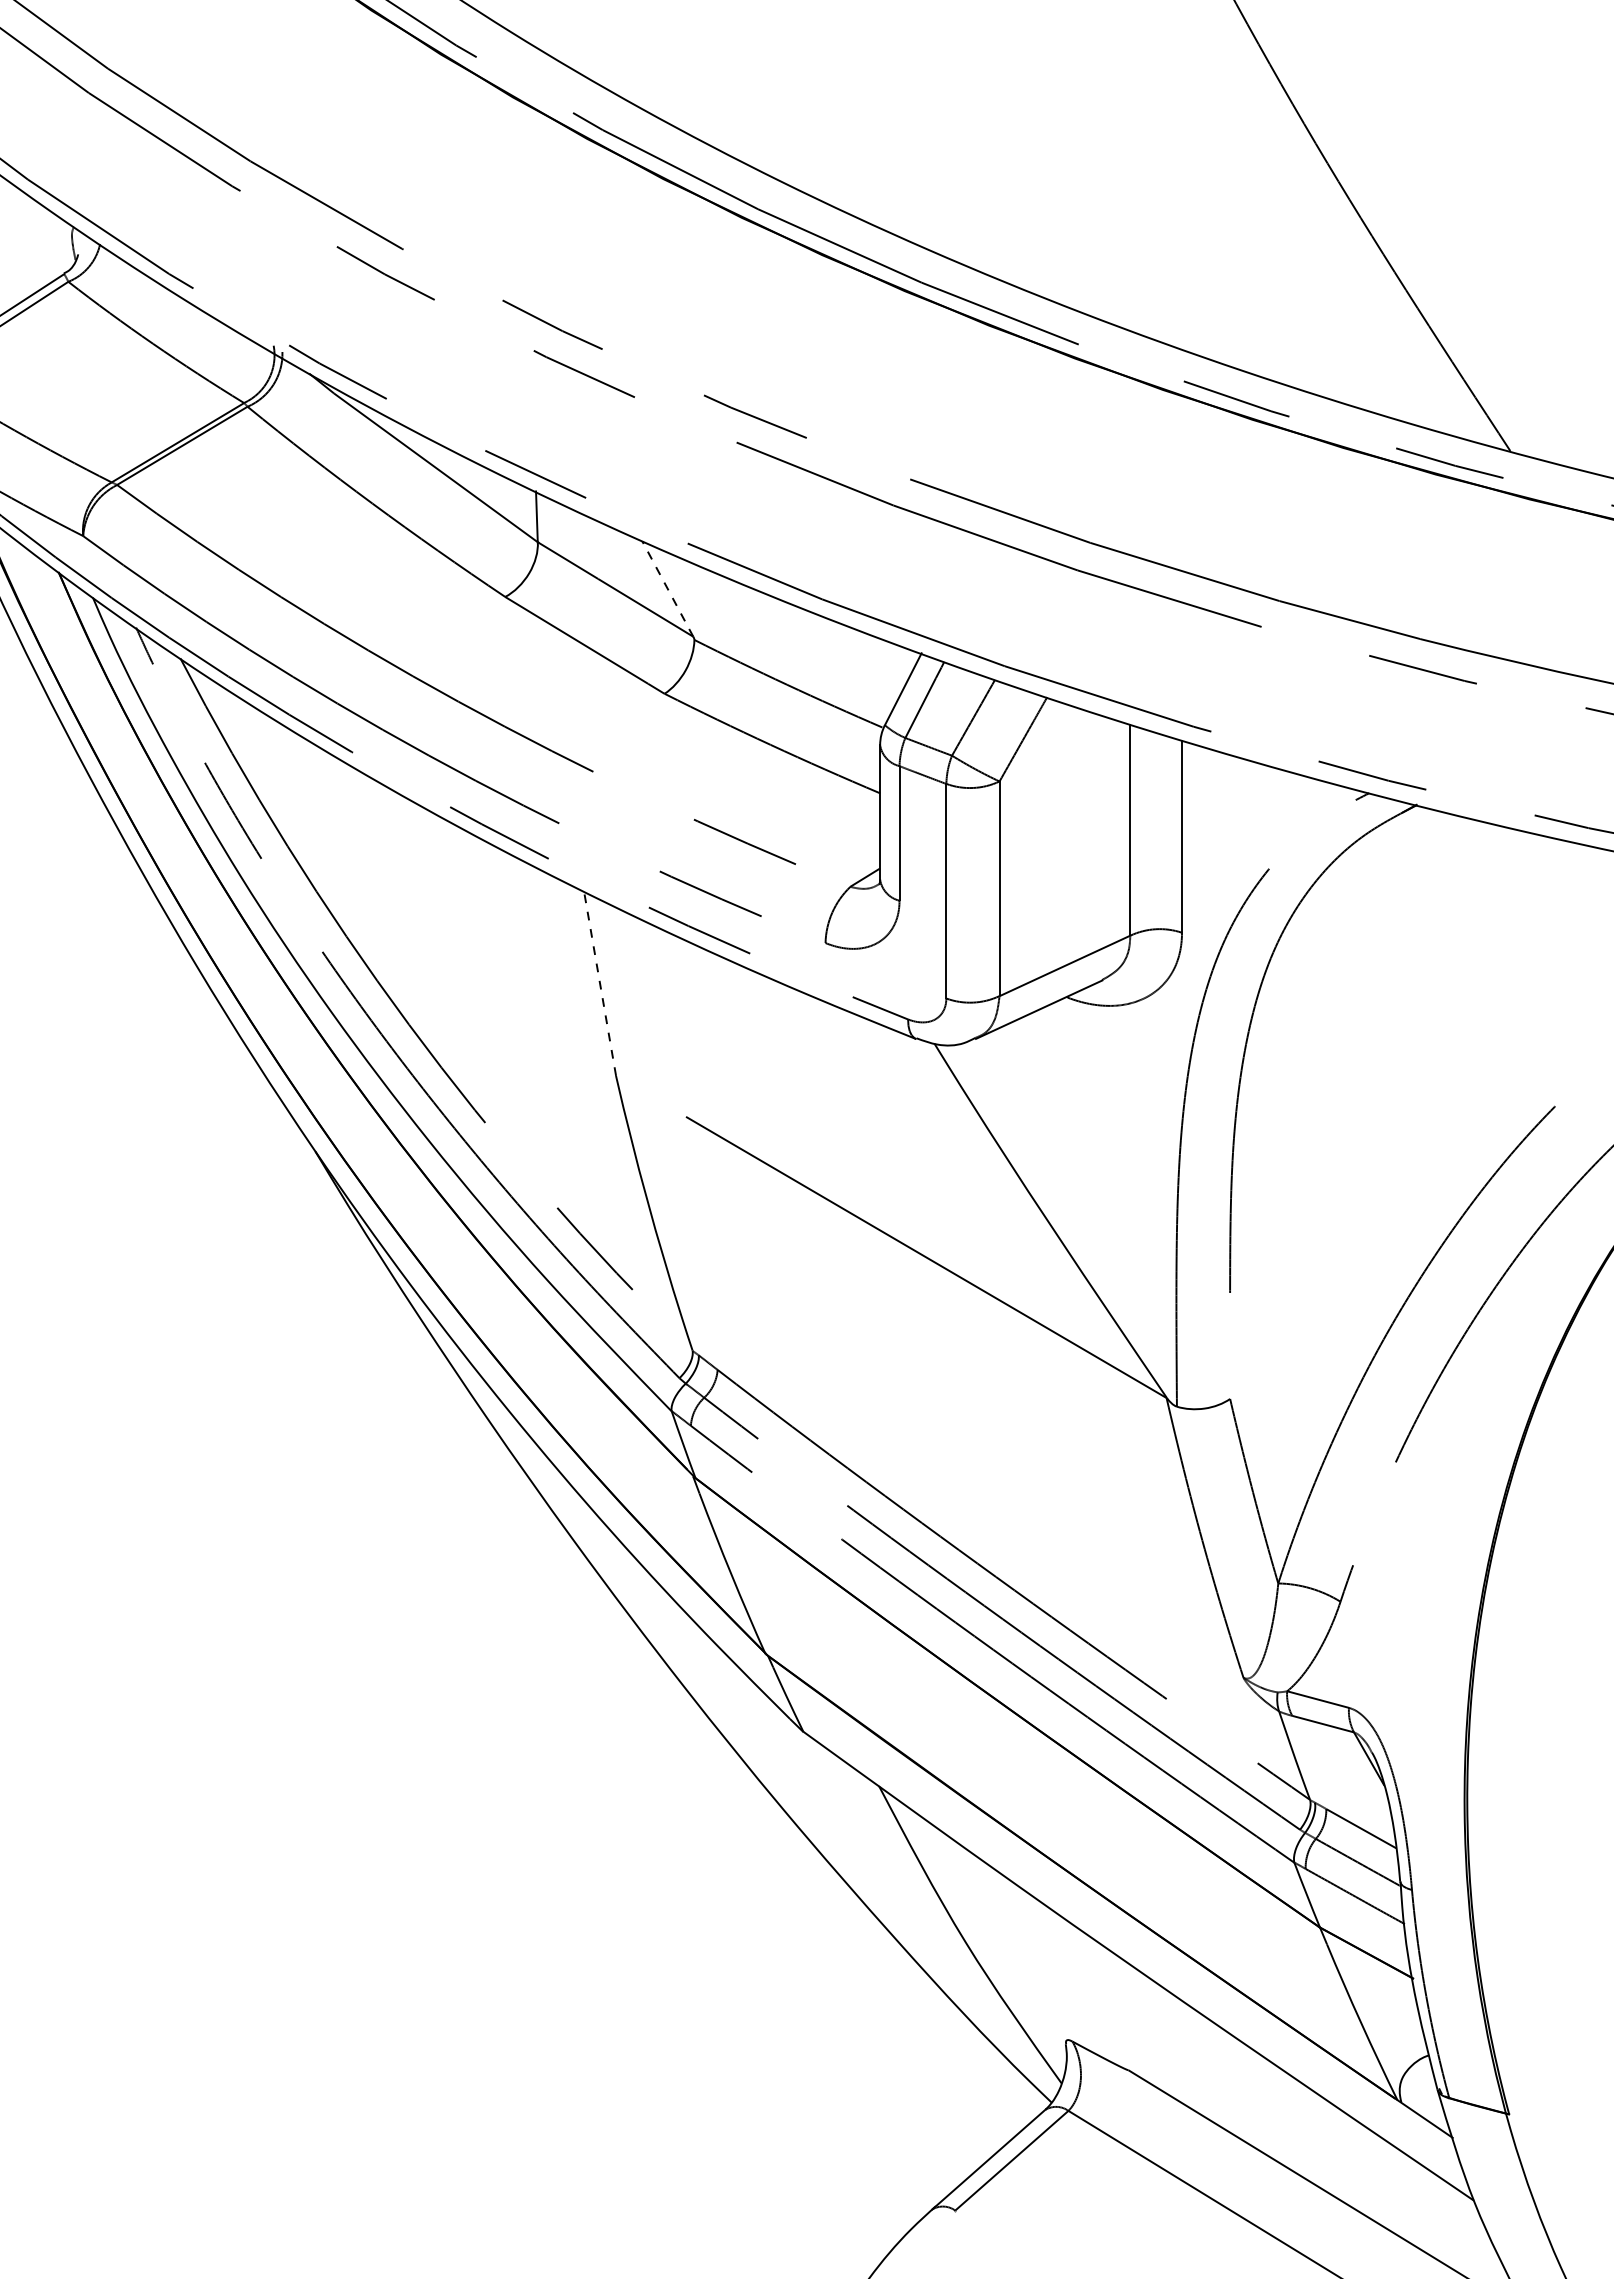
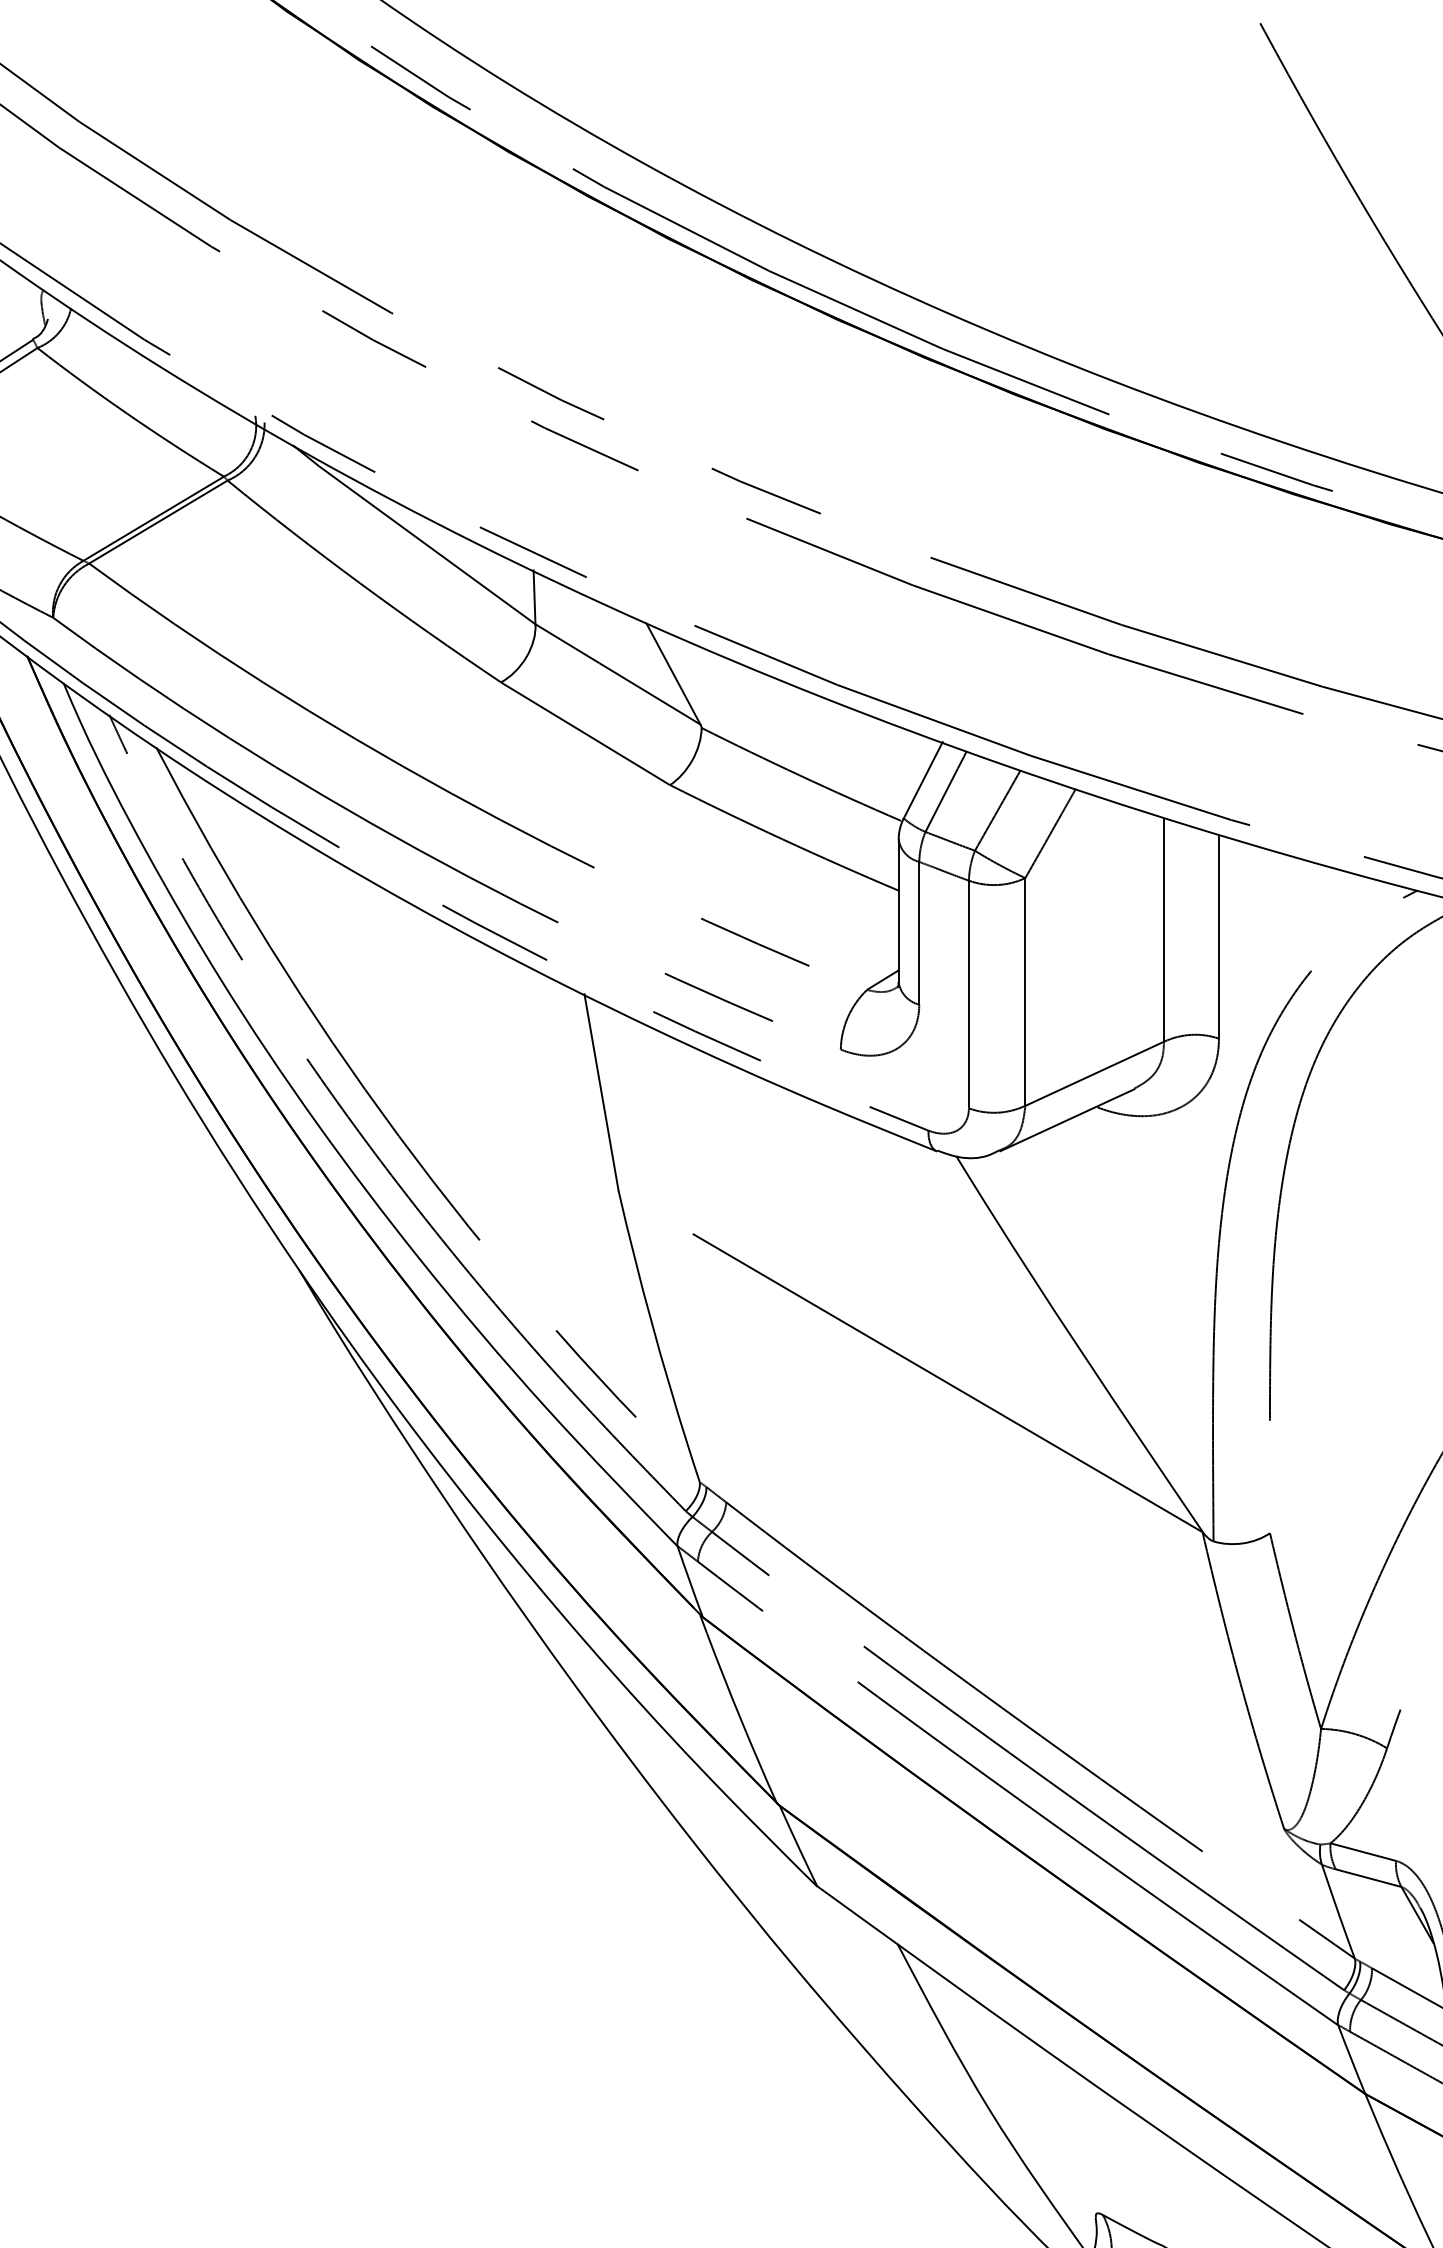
line: (667, 588) -> (673, 673), dashed -> solid
line: (600, 983) -> (602, 1092), dashed -> solid

